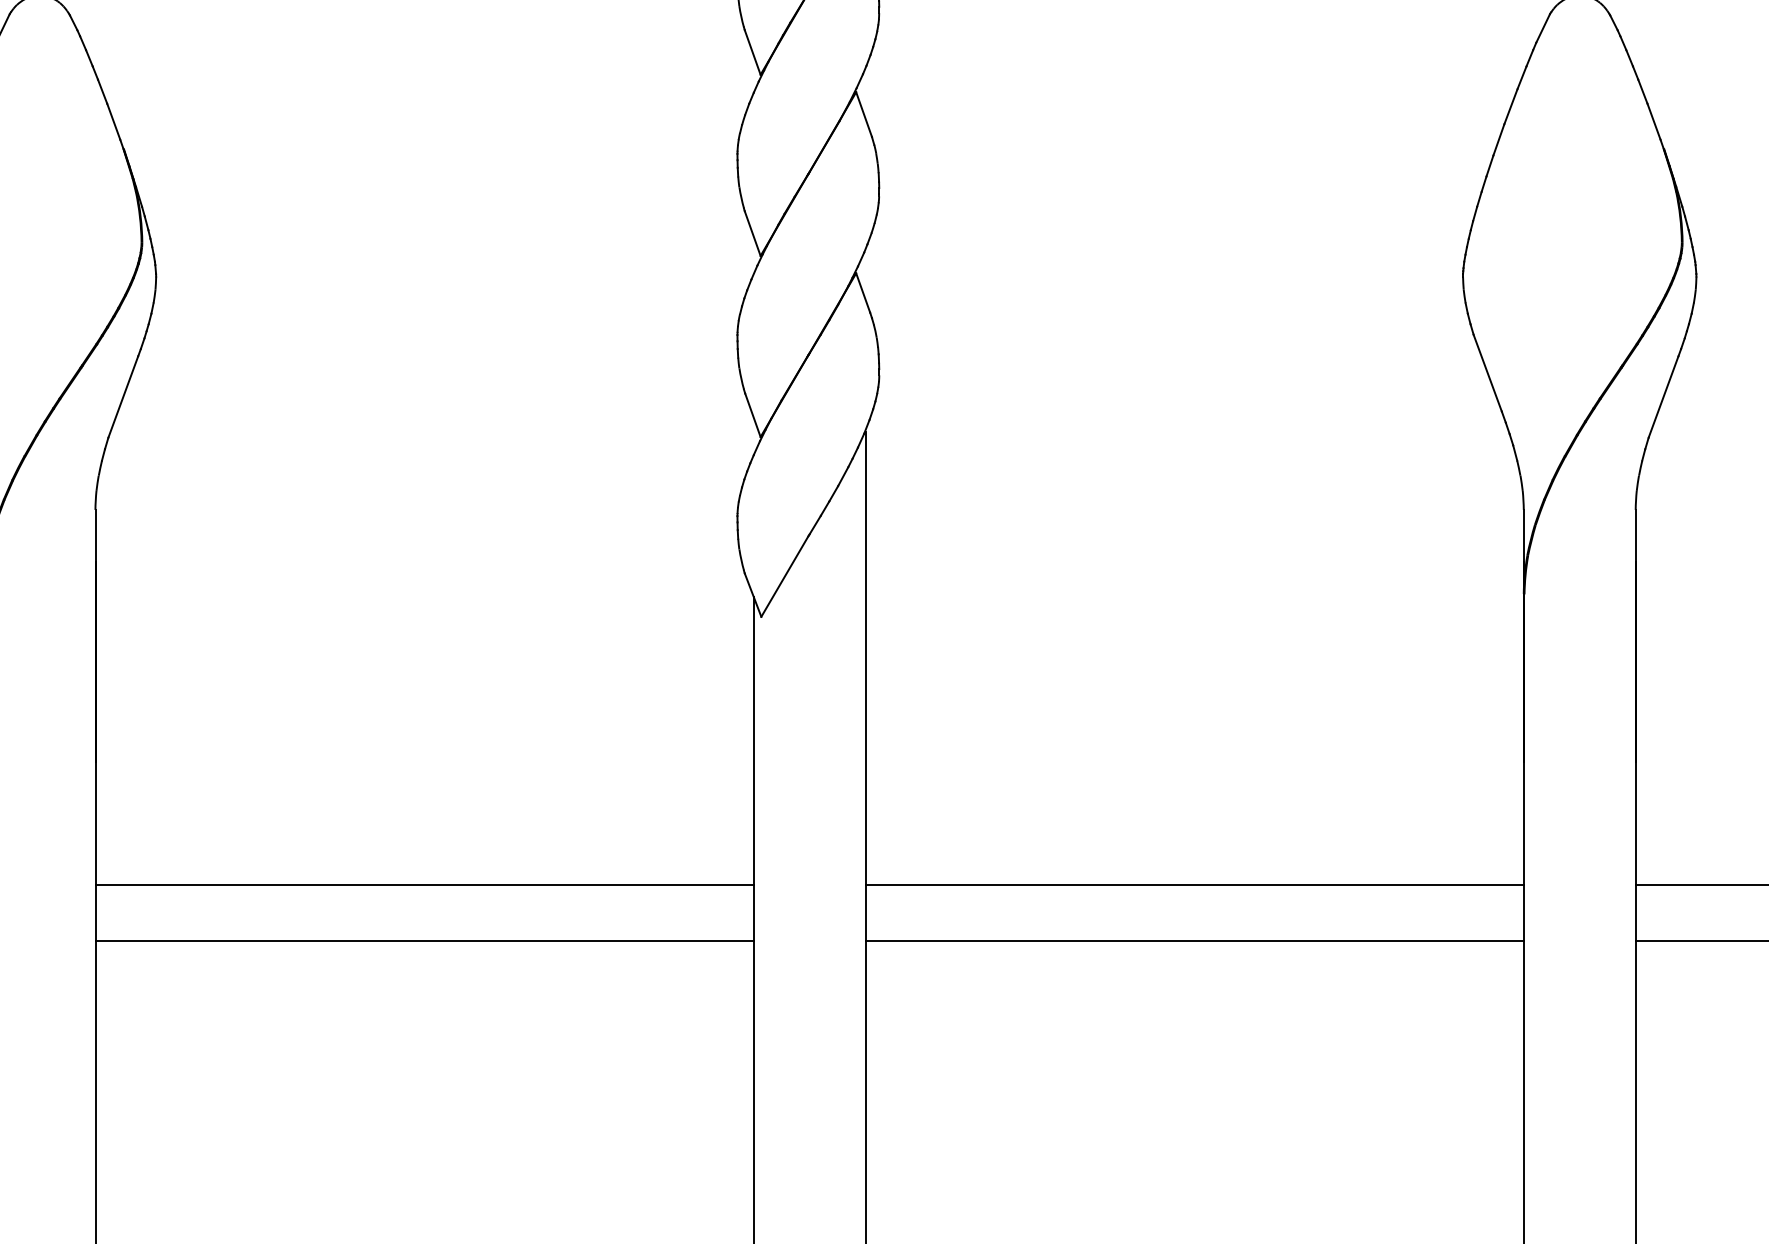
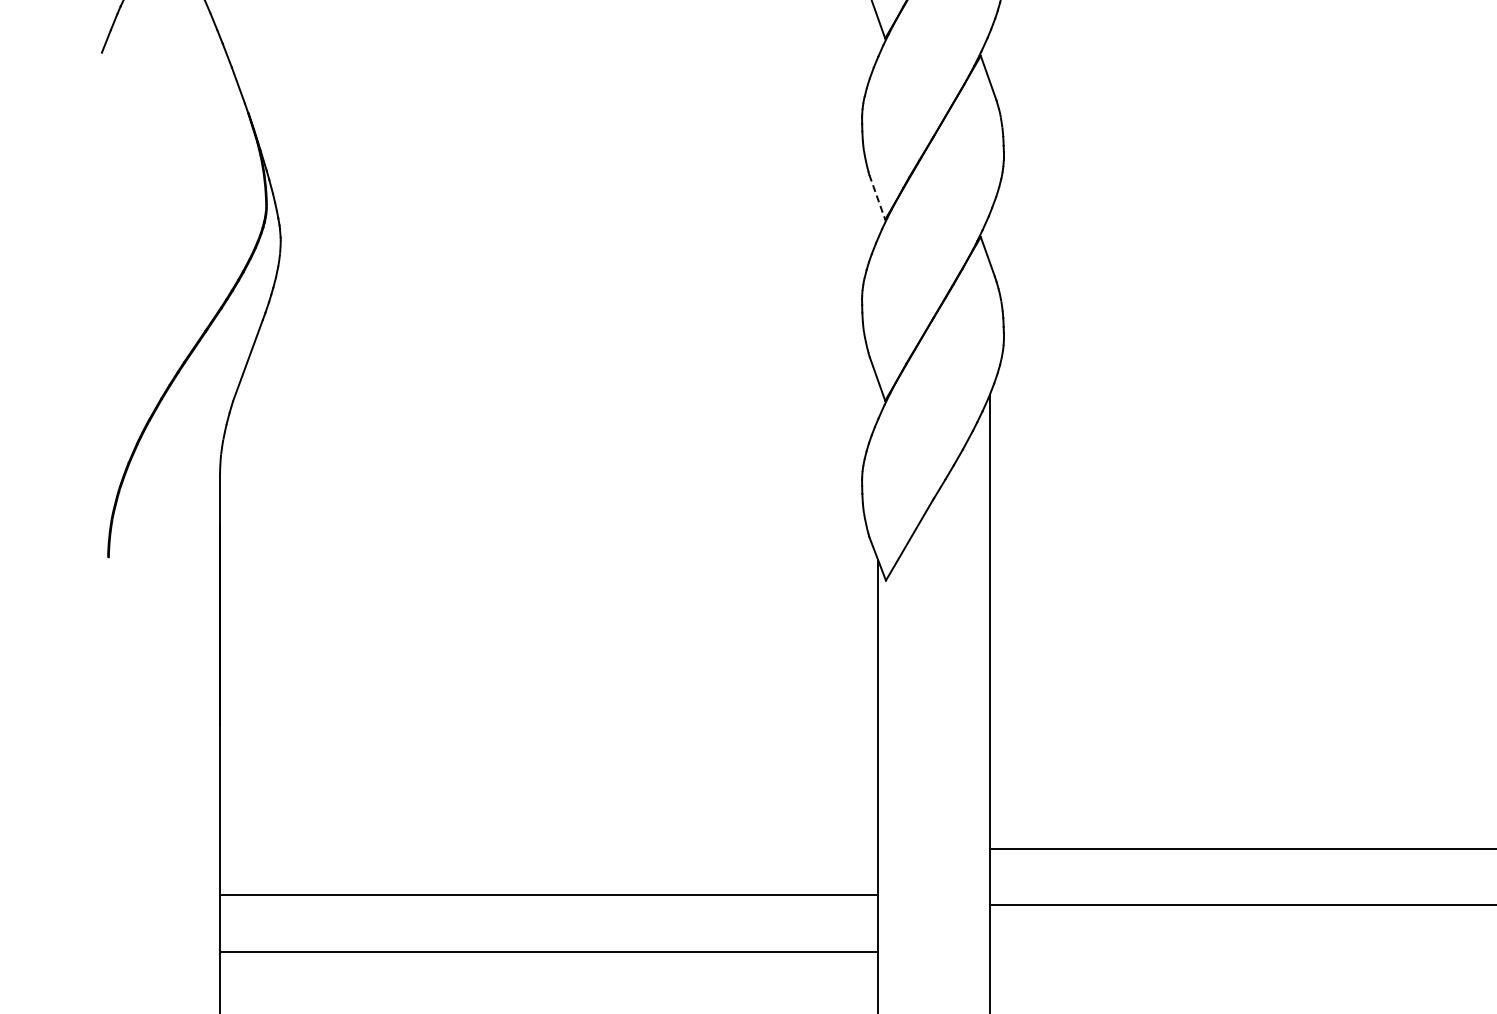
line: (752, 233) -> (877, 197), solid -> dashed
line: (424, 884) -> (549, 894), moved
line: (424, 940) -> (549, 951), moved

